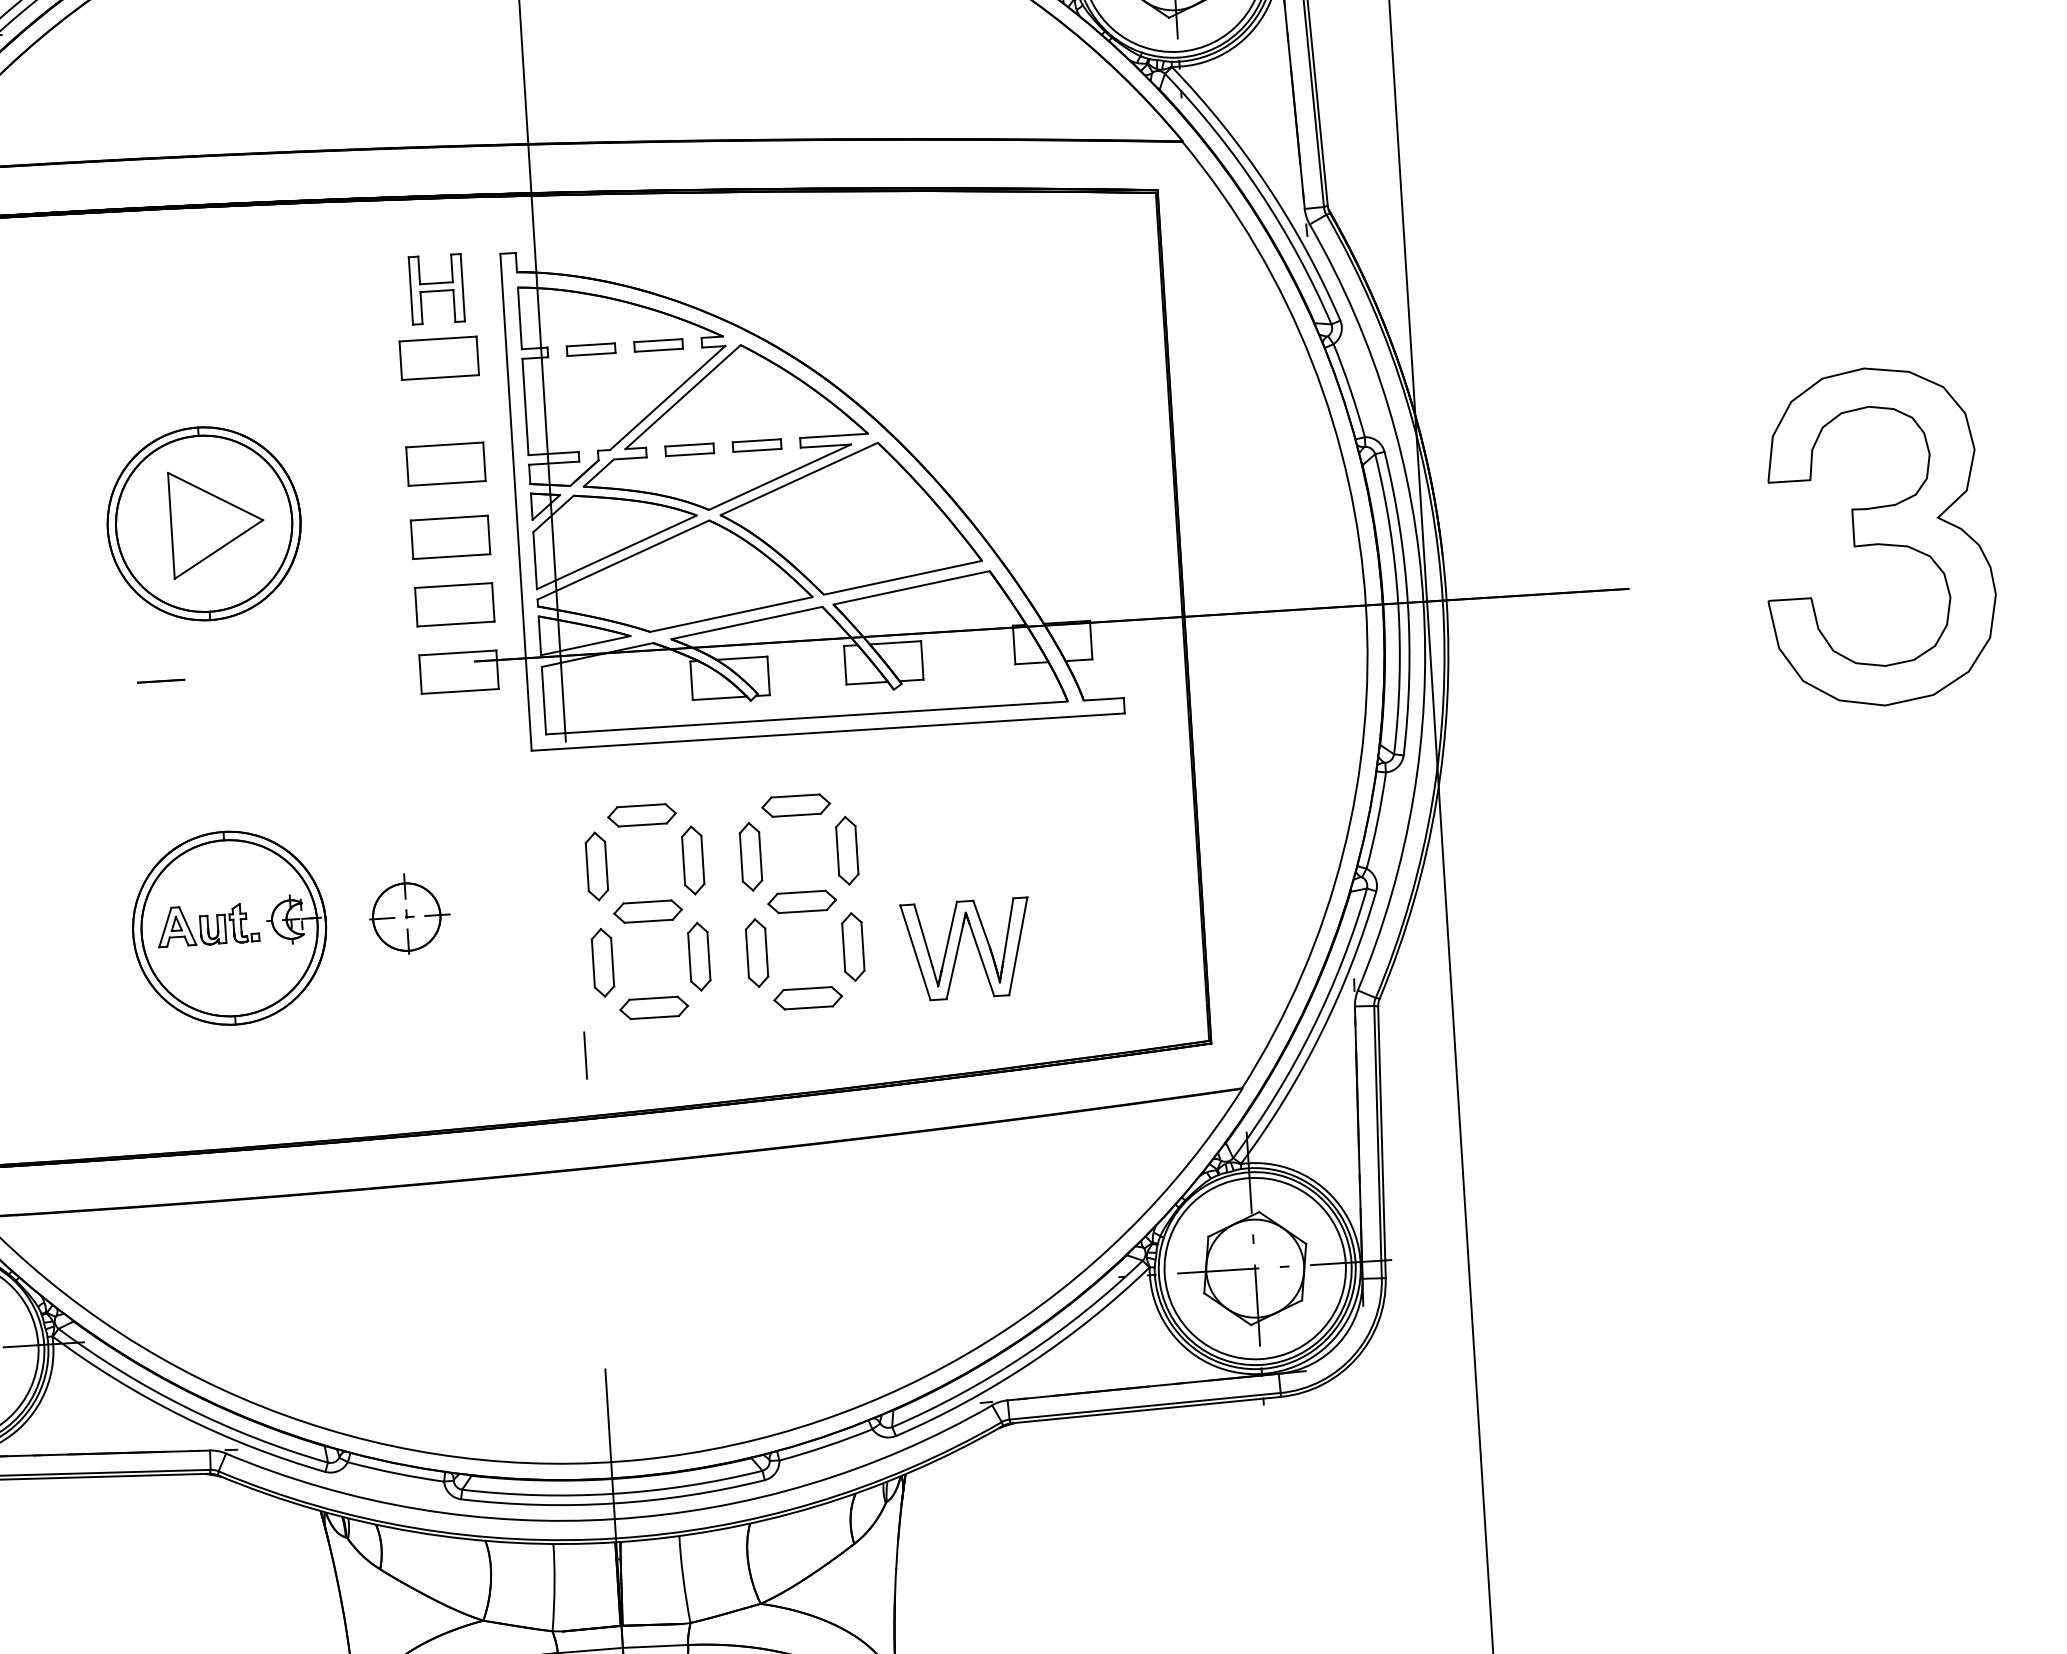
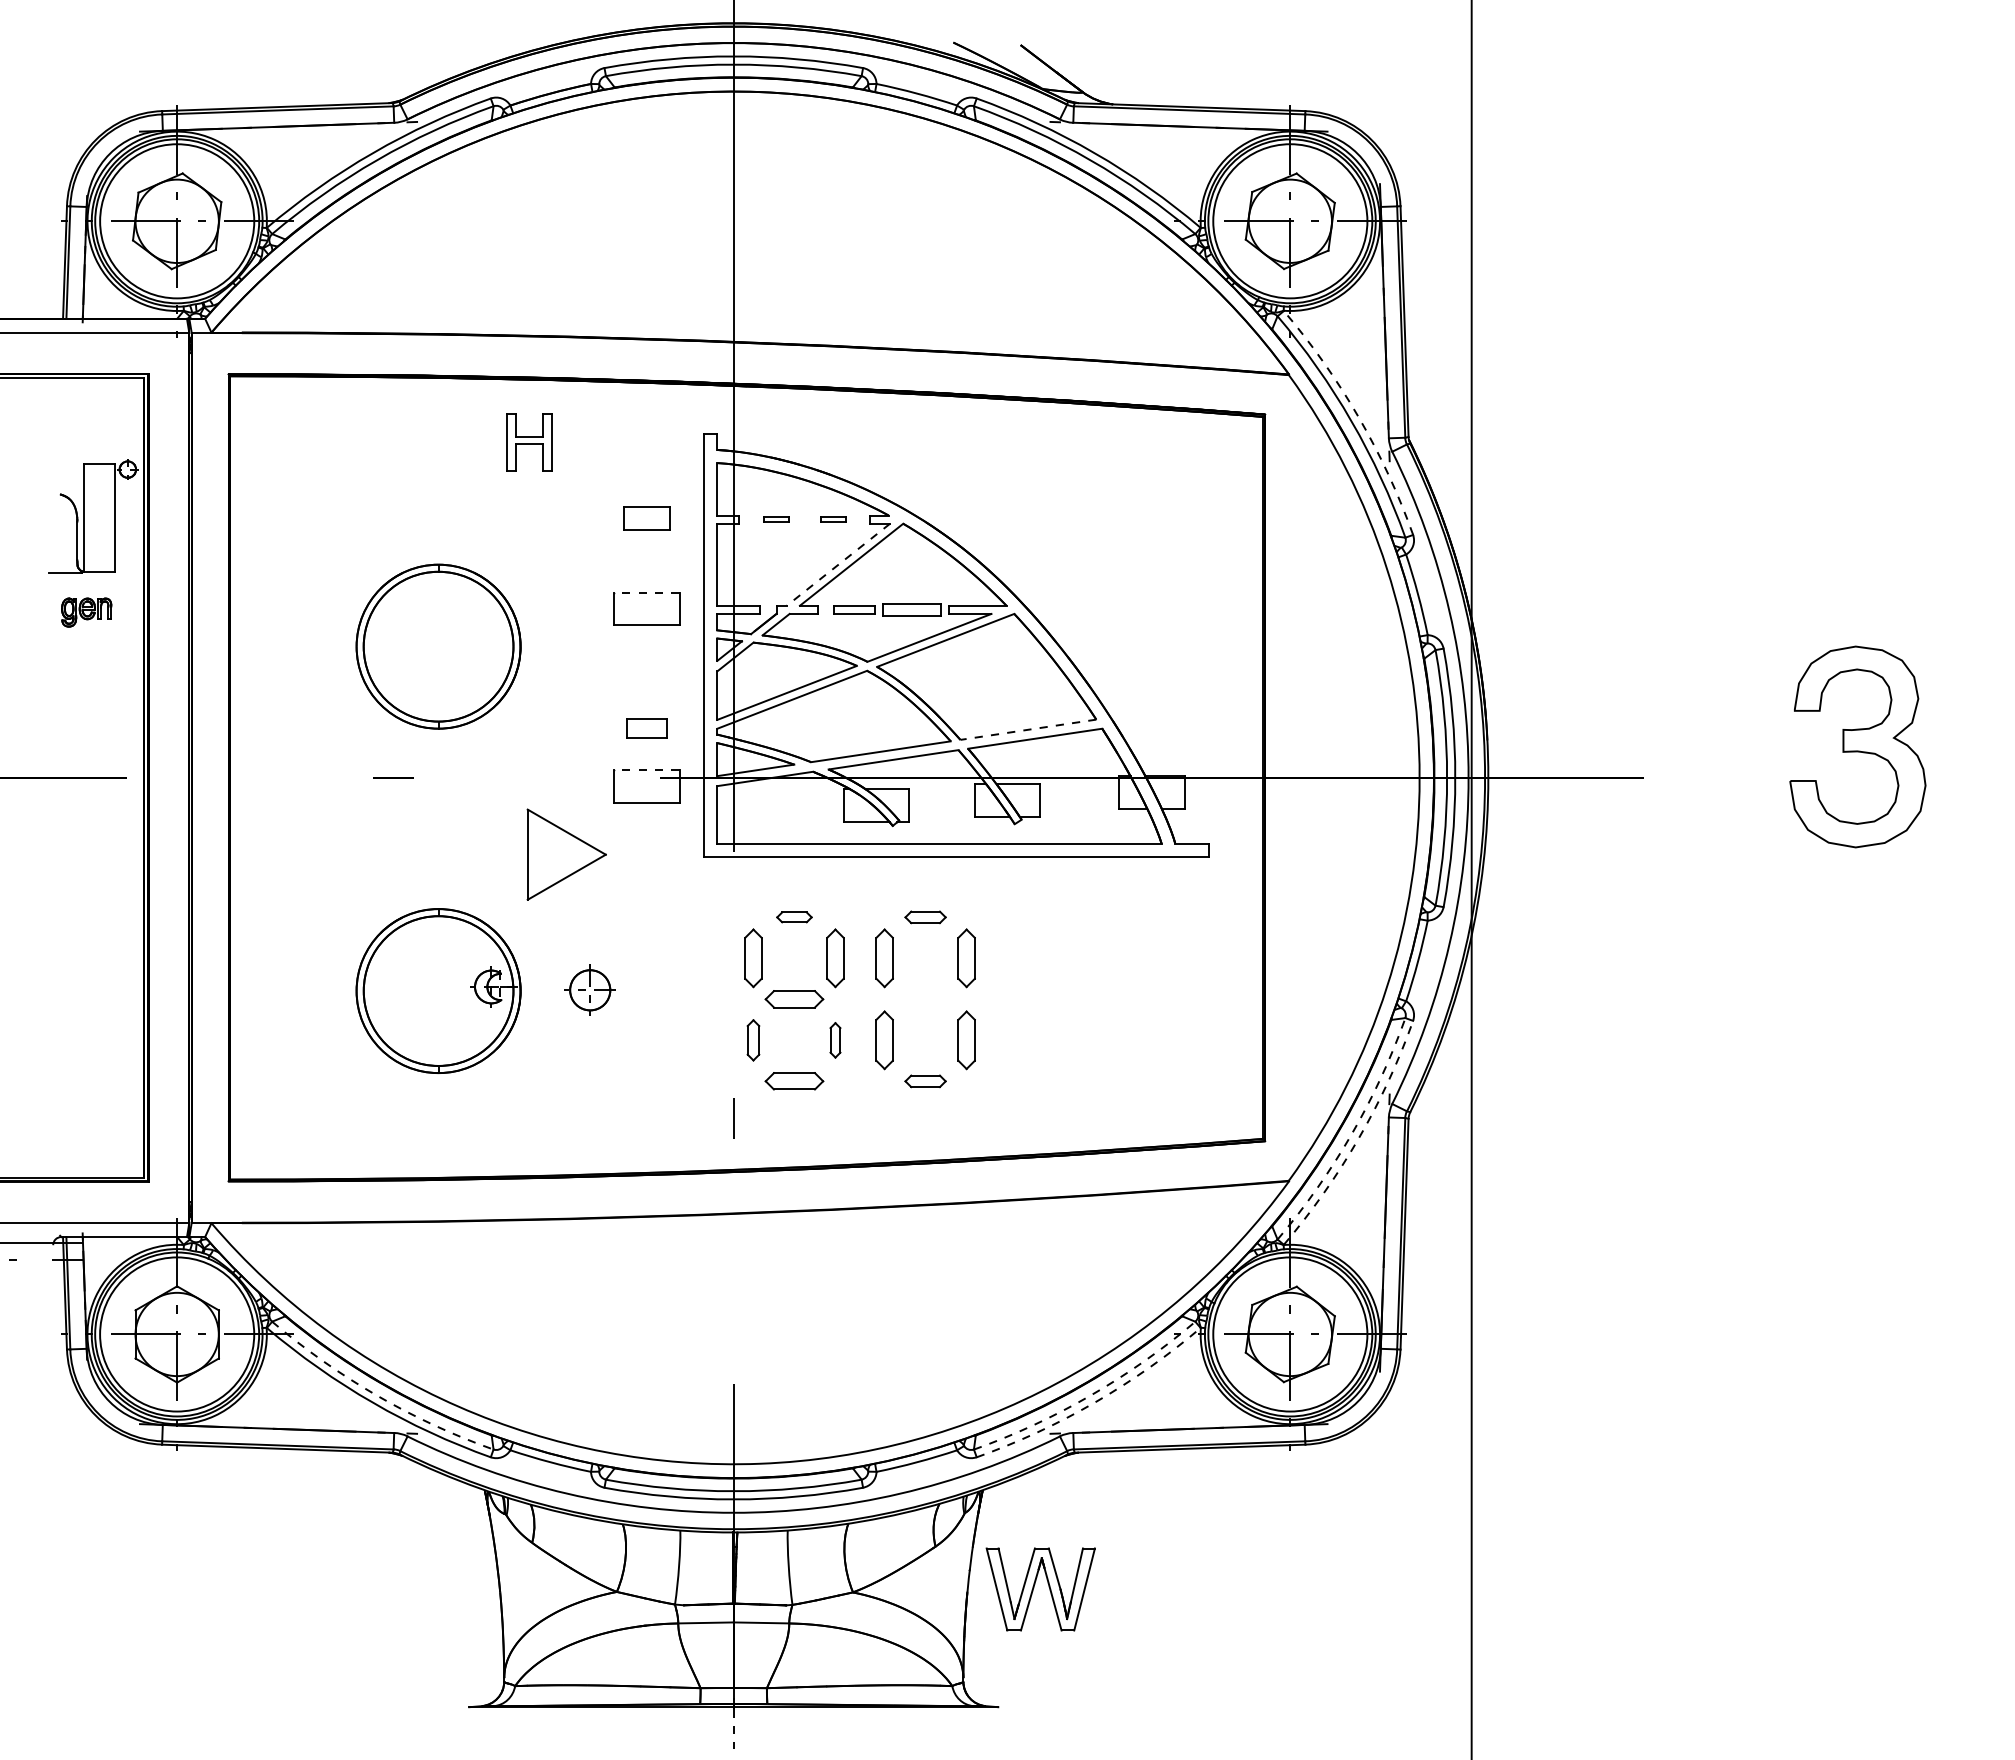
arc: (1267, 186) -> (1358, 417), solid -> dashed
part: (436, 289) -> (529, 442), moved
part: (658, 345) -> (833, 519), size x0.6
part: (591, 349) -> (776, 519), size x0.6
part: (438, 357) -> (646, 518), size x0.7
line: (667, 397) -> (838, 564), solid -> dashed
line: (444, 444) -> (646, 592), solid -> dashed
part: (756, 445) -> (911, 609), size x1.4
part: (216, 522) -> (566, 854), moved
part: (1877, 536) -> (1857, 746), size x0.7
part: (450, 537) -> (646, 671), removed
line: (903, 577) -> (1028, 729), solid -> dashed
part: (454, 604) -> (646, 728), size x0.6
line: (457, 652) -> (646, 769), solid -> dashed
part: (795, 805) -> (925, 917), size x0.7
part: (642, 815) -> (794, 917), size x0.6
part: (802, 902) -> (925, 999), removed
part: (408, 913) -> (591, 988), size x0.7
part: (208, 924) -> (420, 986), removed
part: (959, 948) -> (1034, 1588), moved
part: (699, 956) -> (835, 1040), size x0.6
part: (603, 963) -> (753, 1040), size x0.7
part: (808, 998) -> (925, 1081), size x0.7
arc: (1312, 1029) -> (1351, 1134), solid -> dashed
arc: (1320, 1033) -> (1358, 1138), solid -> dashed
arc: (1025, 1355) -> (1090, 1395), solid -> dashed
arc: (1030, 1362) -> (1094, 1402), solid -> dashed
arc: (187, 1407) -> (377, 1395), solid -> dashed

